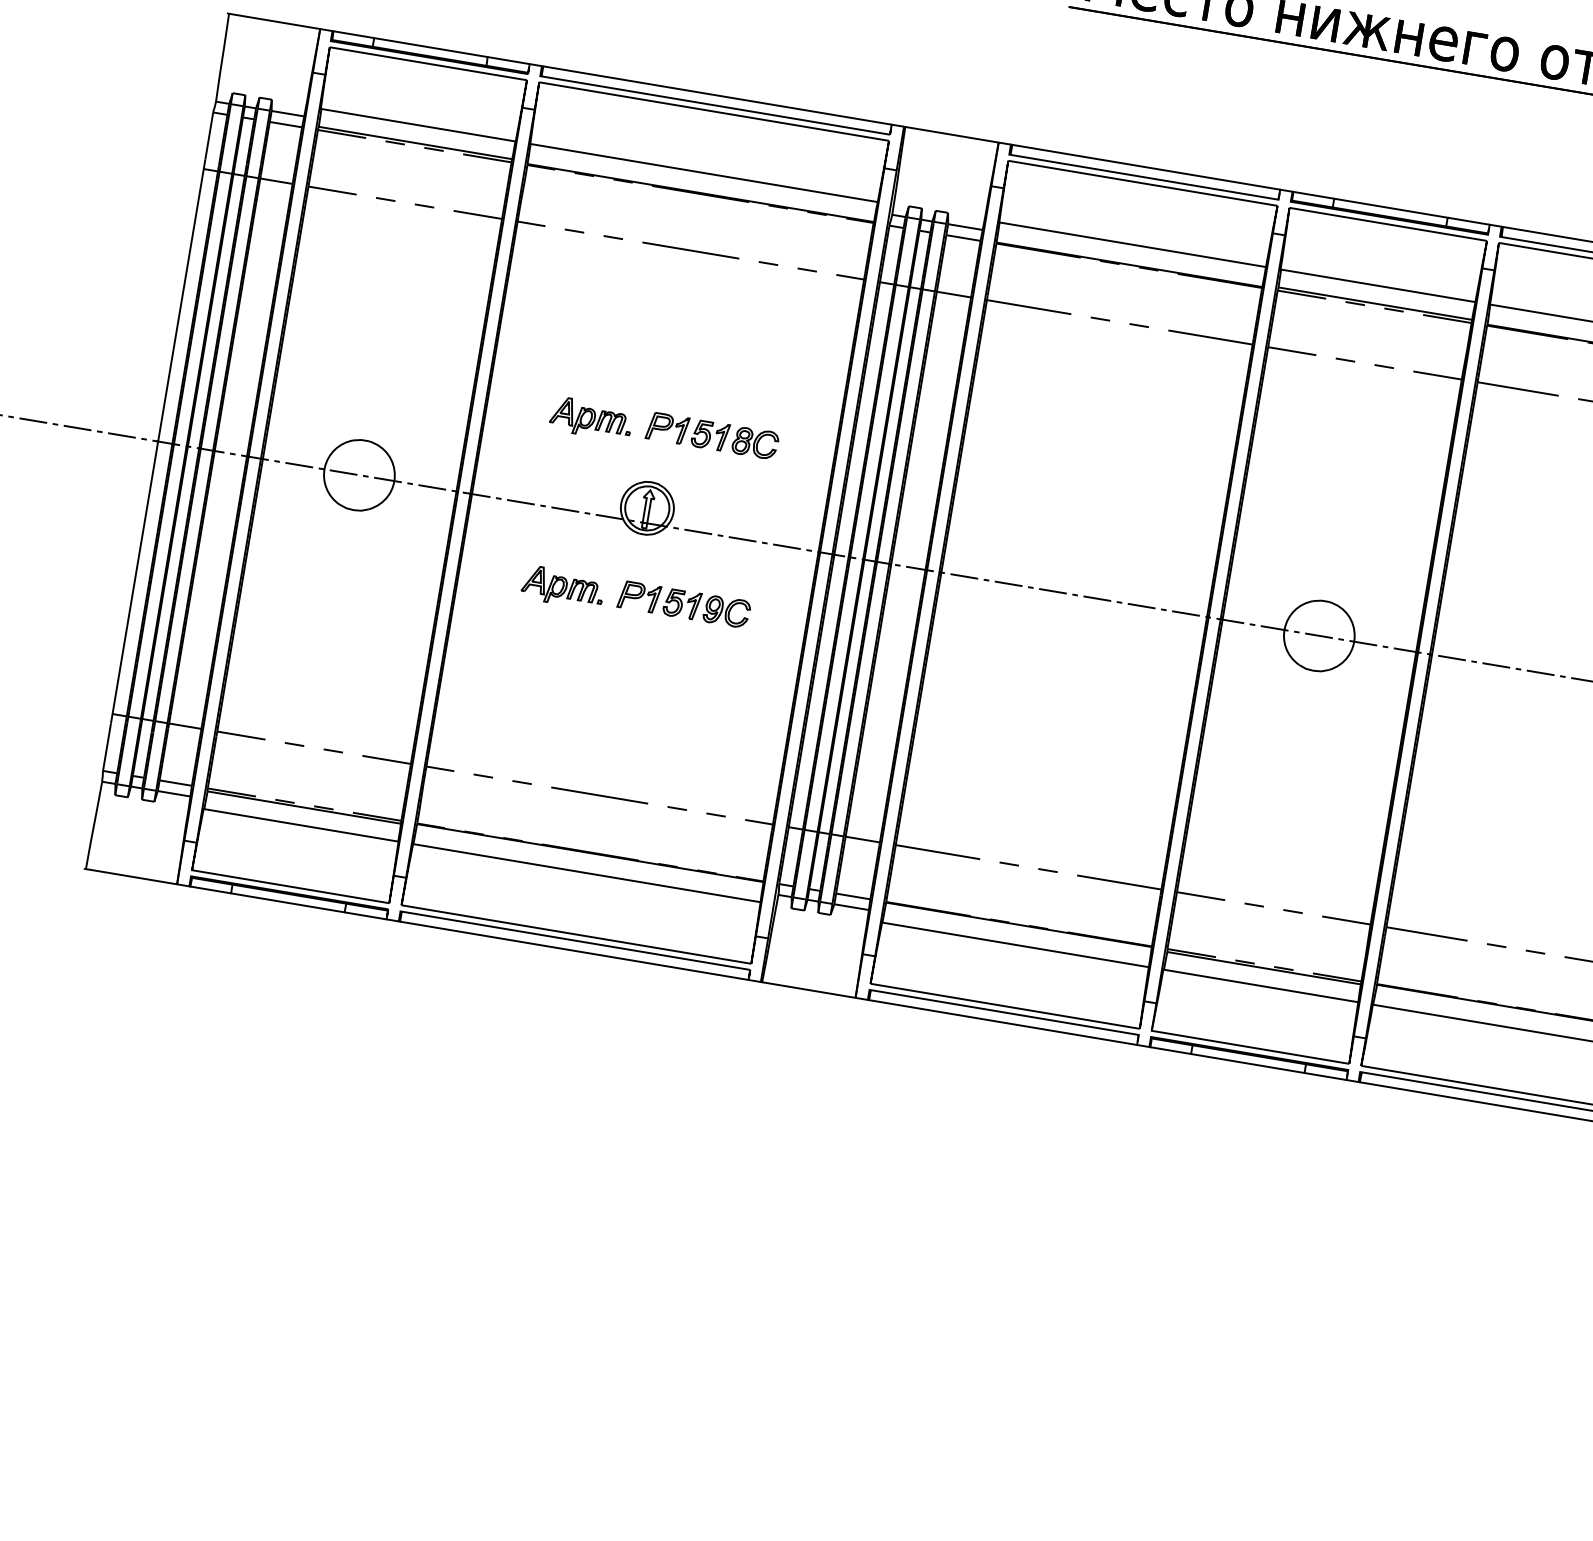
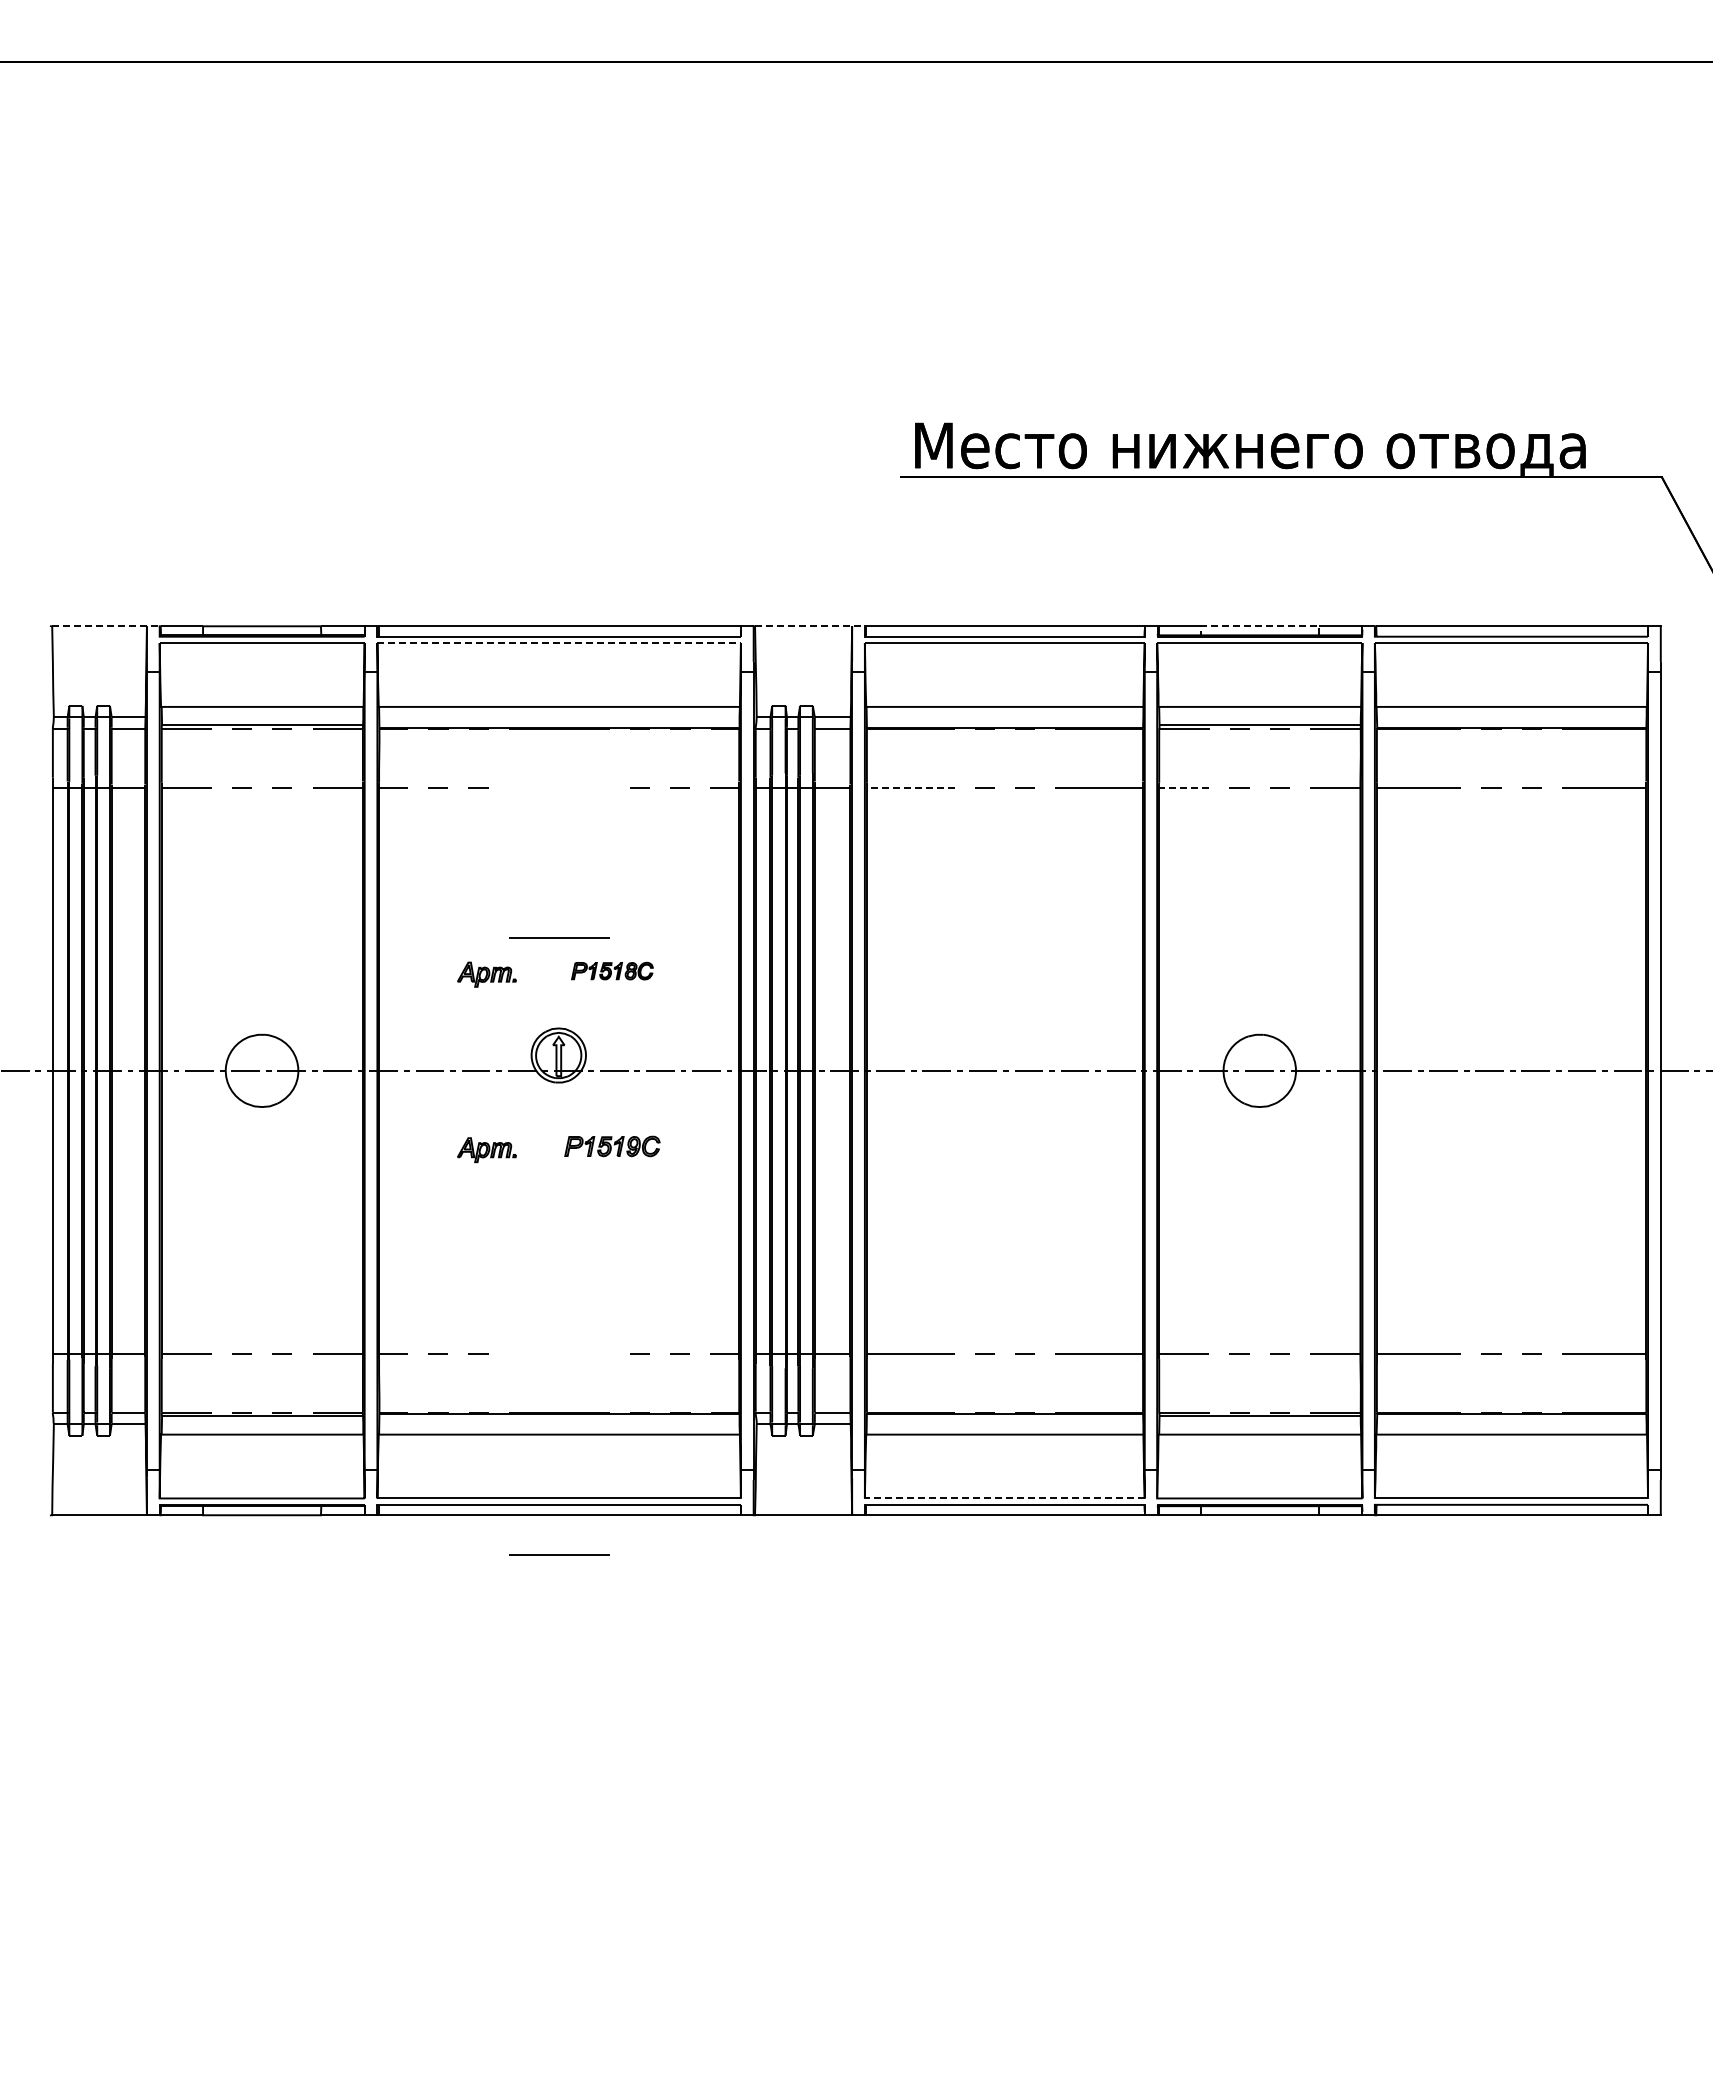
line: (282, 22) -> (107, 626), solid -> dashed
line: (714, 112) -> (559, 643), solid -> dashed
line: (958, 136) -> (810, 626), solid -> dashed
line: (1390, 208) -> (1259, 626), solid -> dashed
line: (691, 250) -> (559, 937), moved
line: (1028, 307) -> (910, 787), solid -> dashed
line: (1291, 351) -> (1183, 787), solid -> dashed
part: (590, 418) -> (486, 974), size x0.7
part: (712, 435) -> (612, 970), size x0.6
part: (562, 588) -> (486, 1150), size x0.7
part: (684, 604) -> (612, 1146), size x0.7
line: (600, 795) -> (559, 1554), moved
line: (1004, 1006) -> (1004, 1498), solid -> dashed

